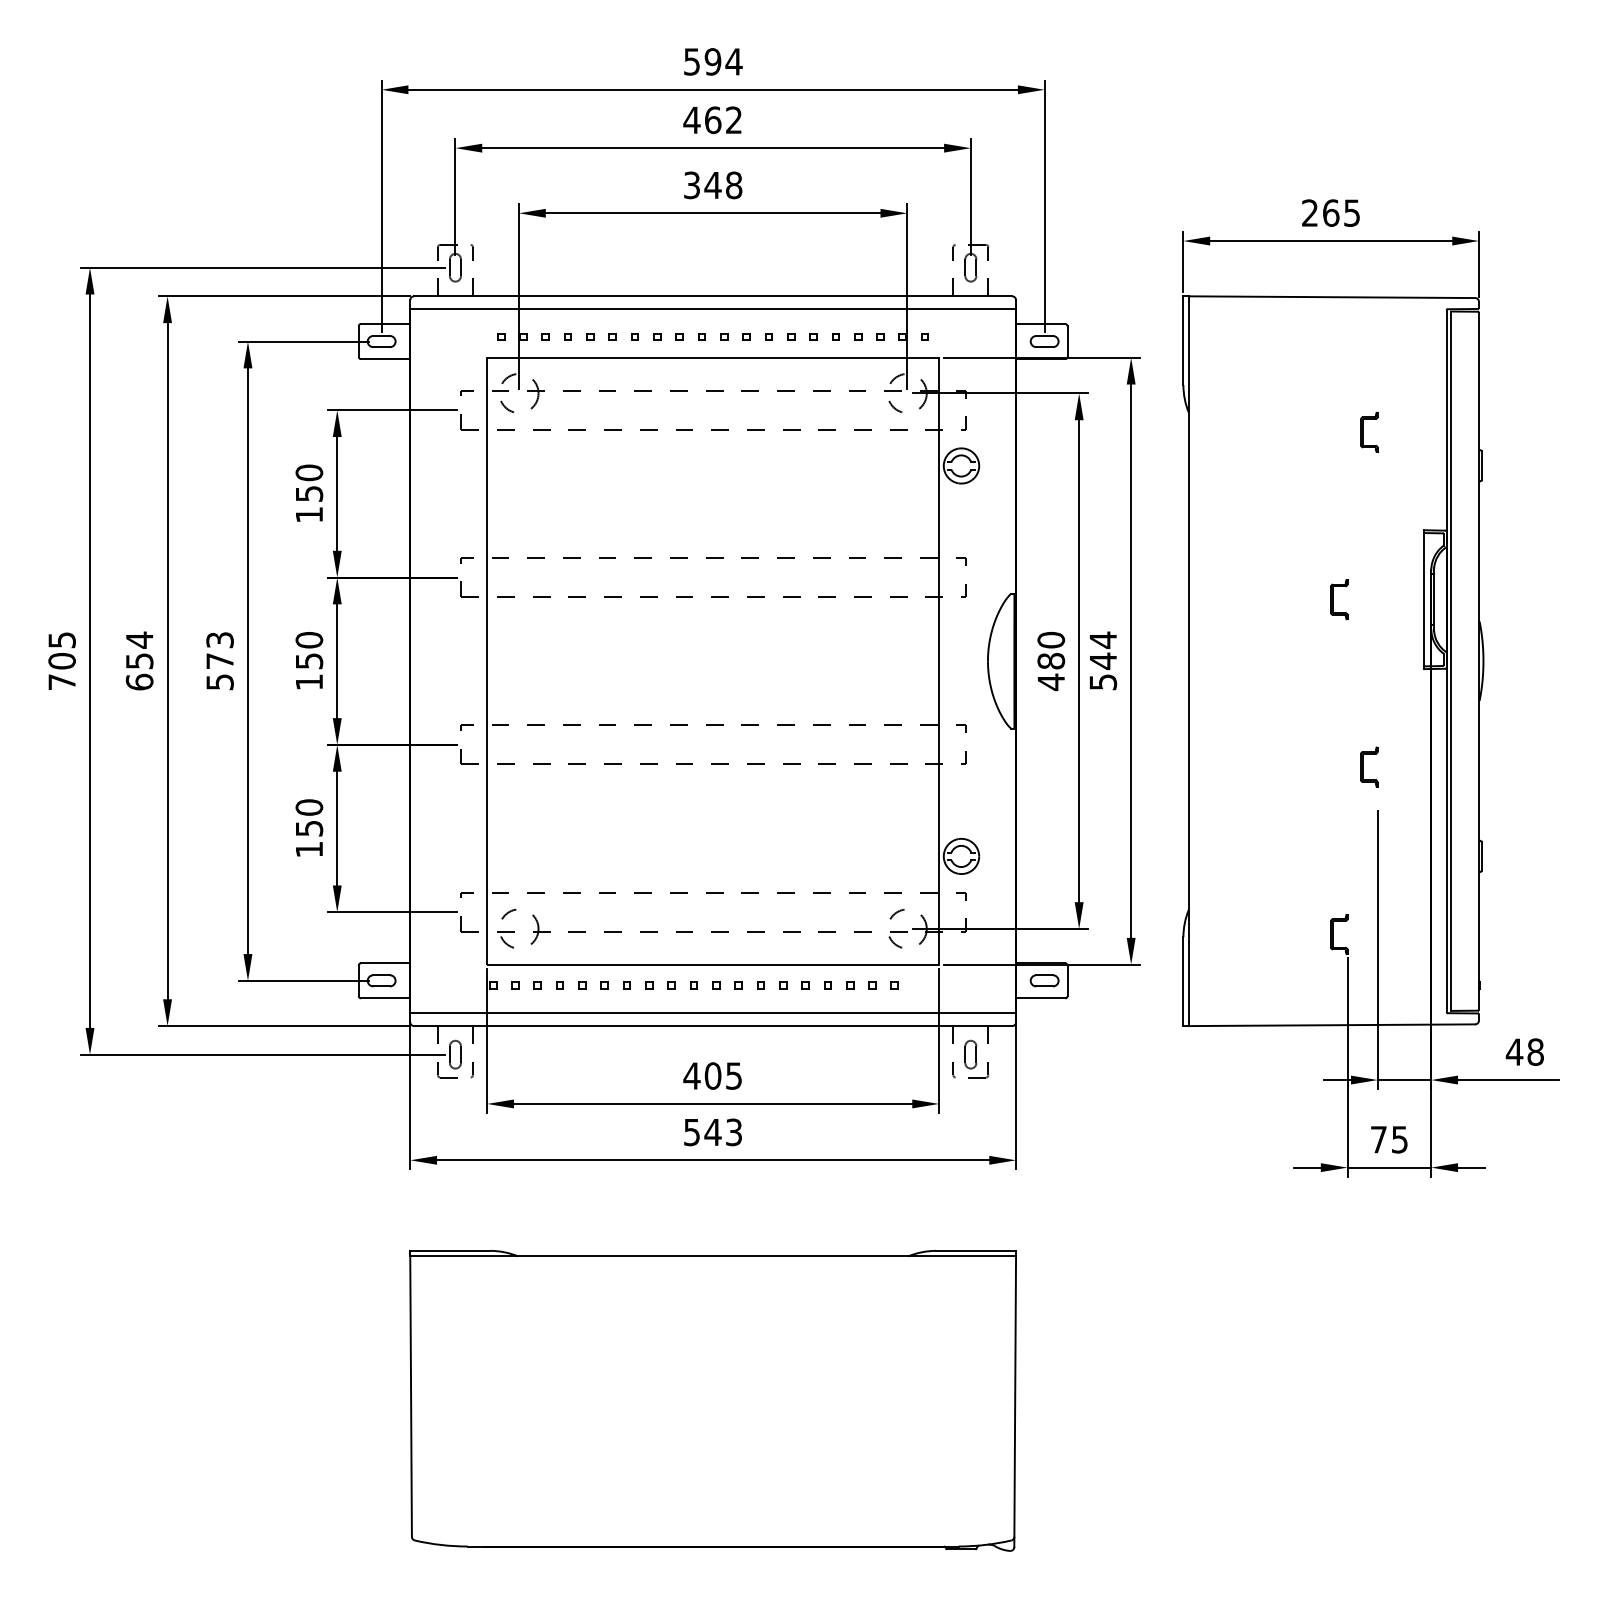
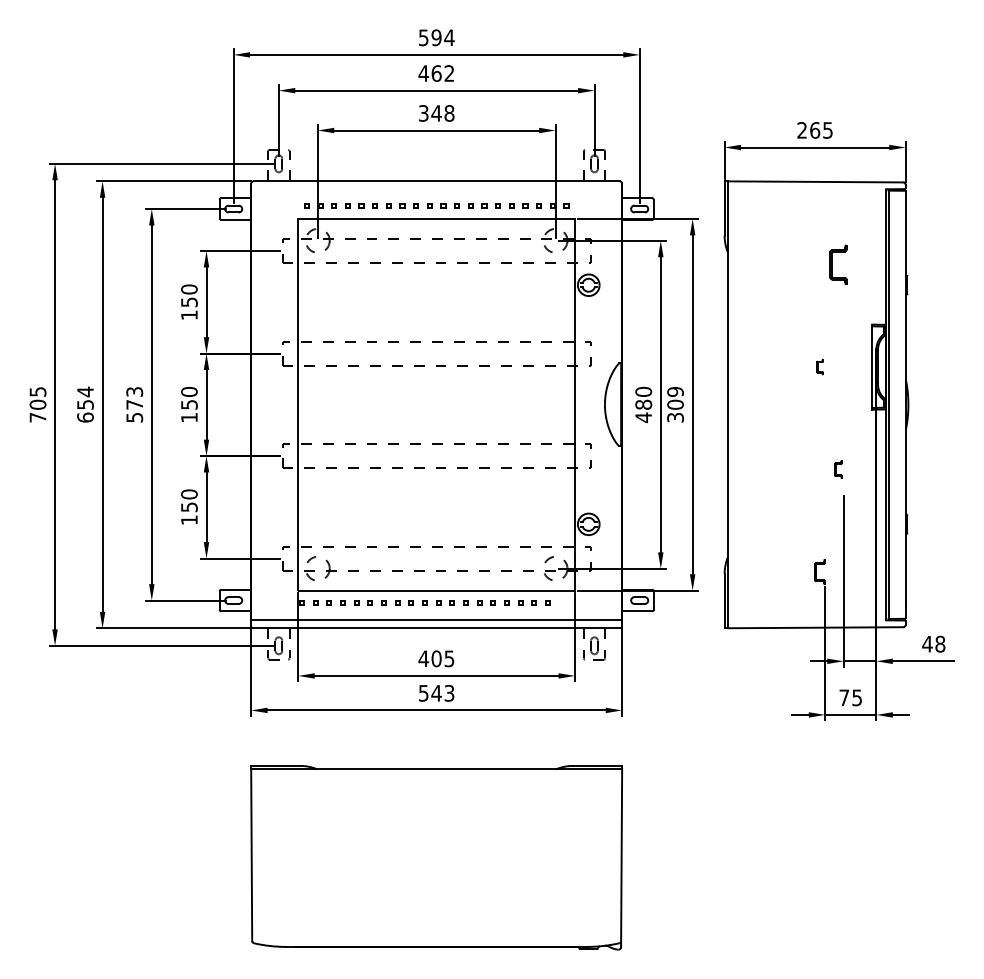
line: (712, 309) -> (436, 189), removed
part: (1369, 432) -> (838, 264), size x1.6
part: (1338, 598) -> (819, 366), size x0.6
text: (1103, 660) -> (675, 404), 544 -> 309
part: (1369, 766) -> (838, 469), size x0.7

